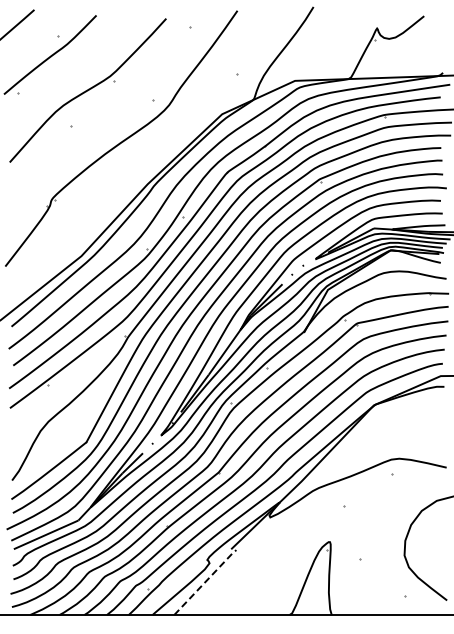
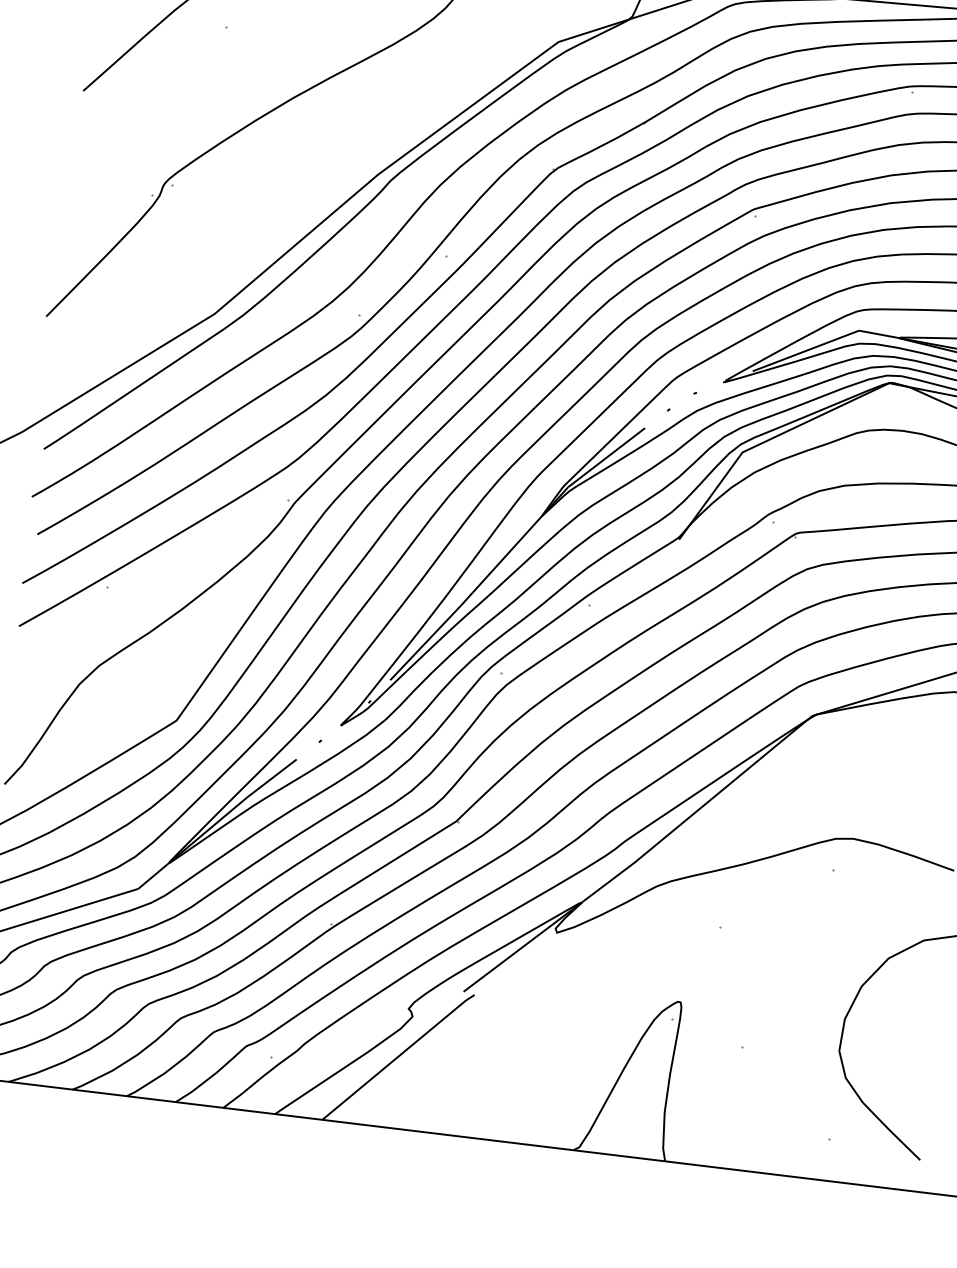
line: (205, 581) -> (399, 1055), dashed -> solid

